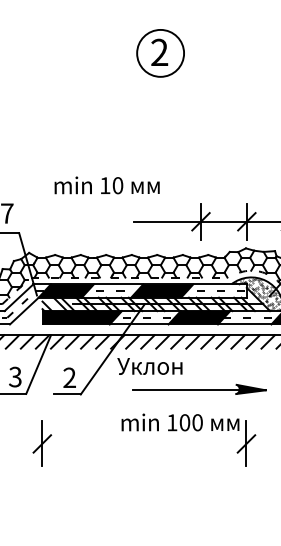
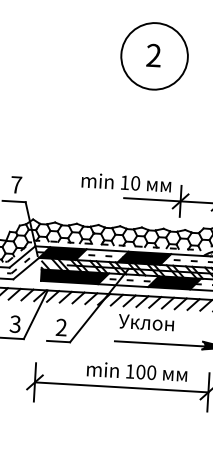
circle: (160, 53) -> (154, 56), size x1.67
text: (106, 185) -> (125, 182), moved
text: (149, 366) -> (145, 322), moved
text: (180, 422) -> (137, 371), moved
line: (144, 443) -> (121, 387), added

